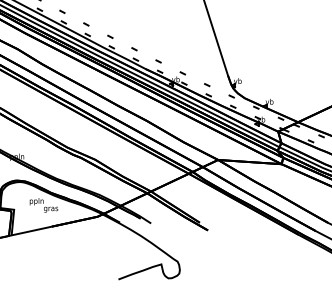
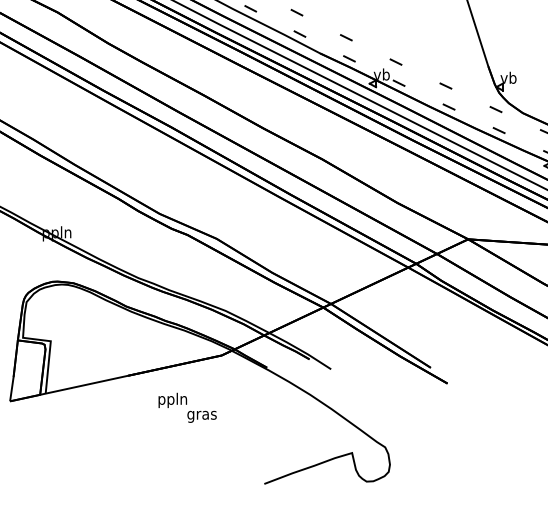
text: (43, 205) -> (186, 408), moved

